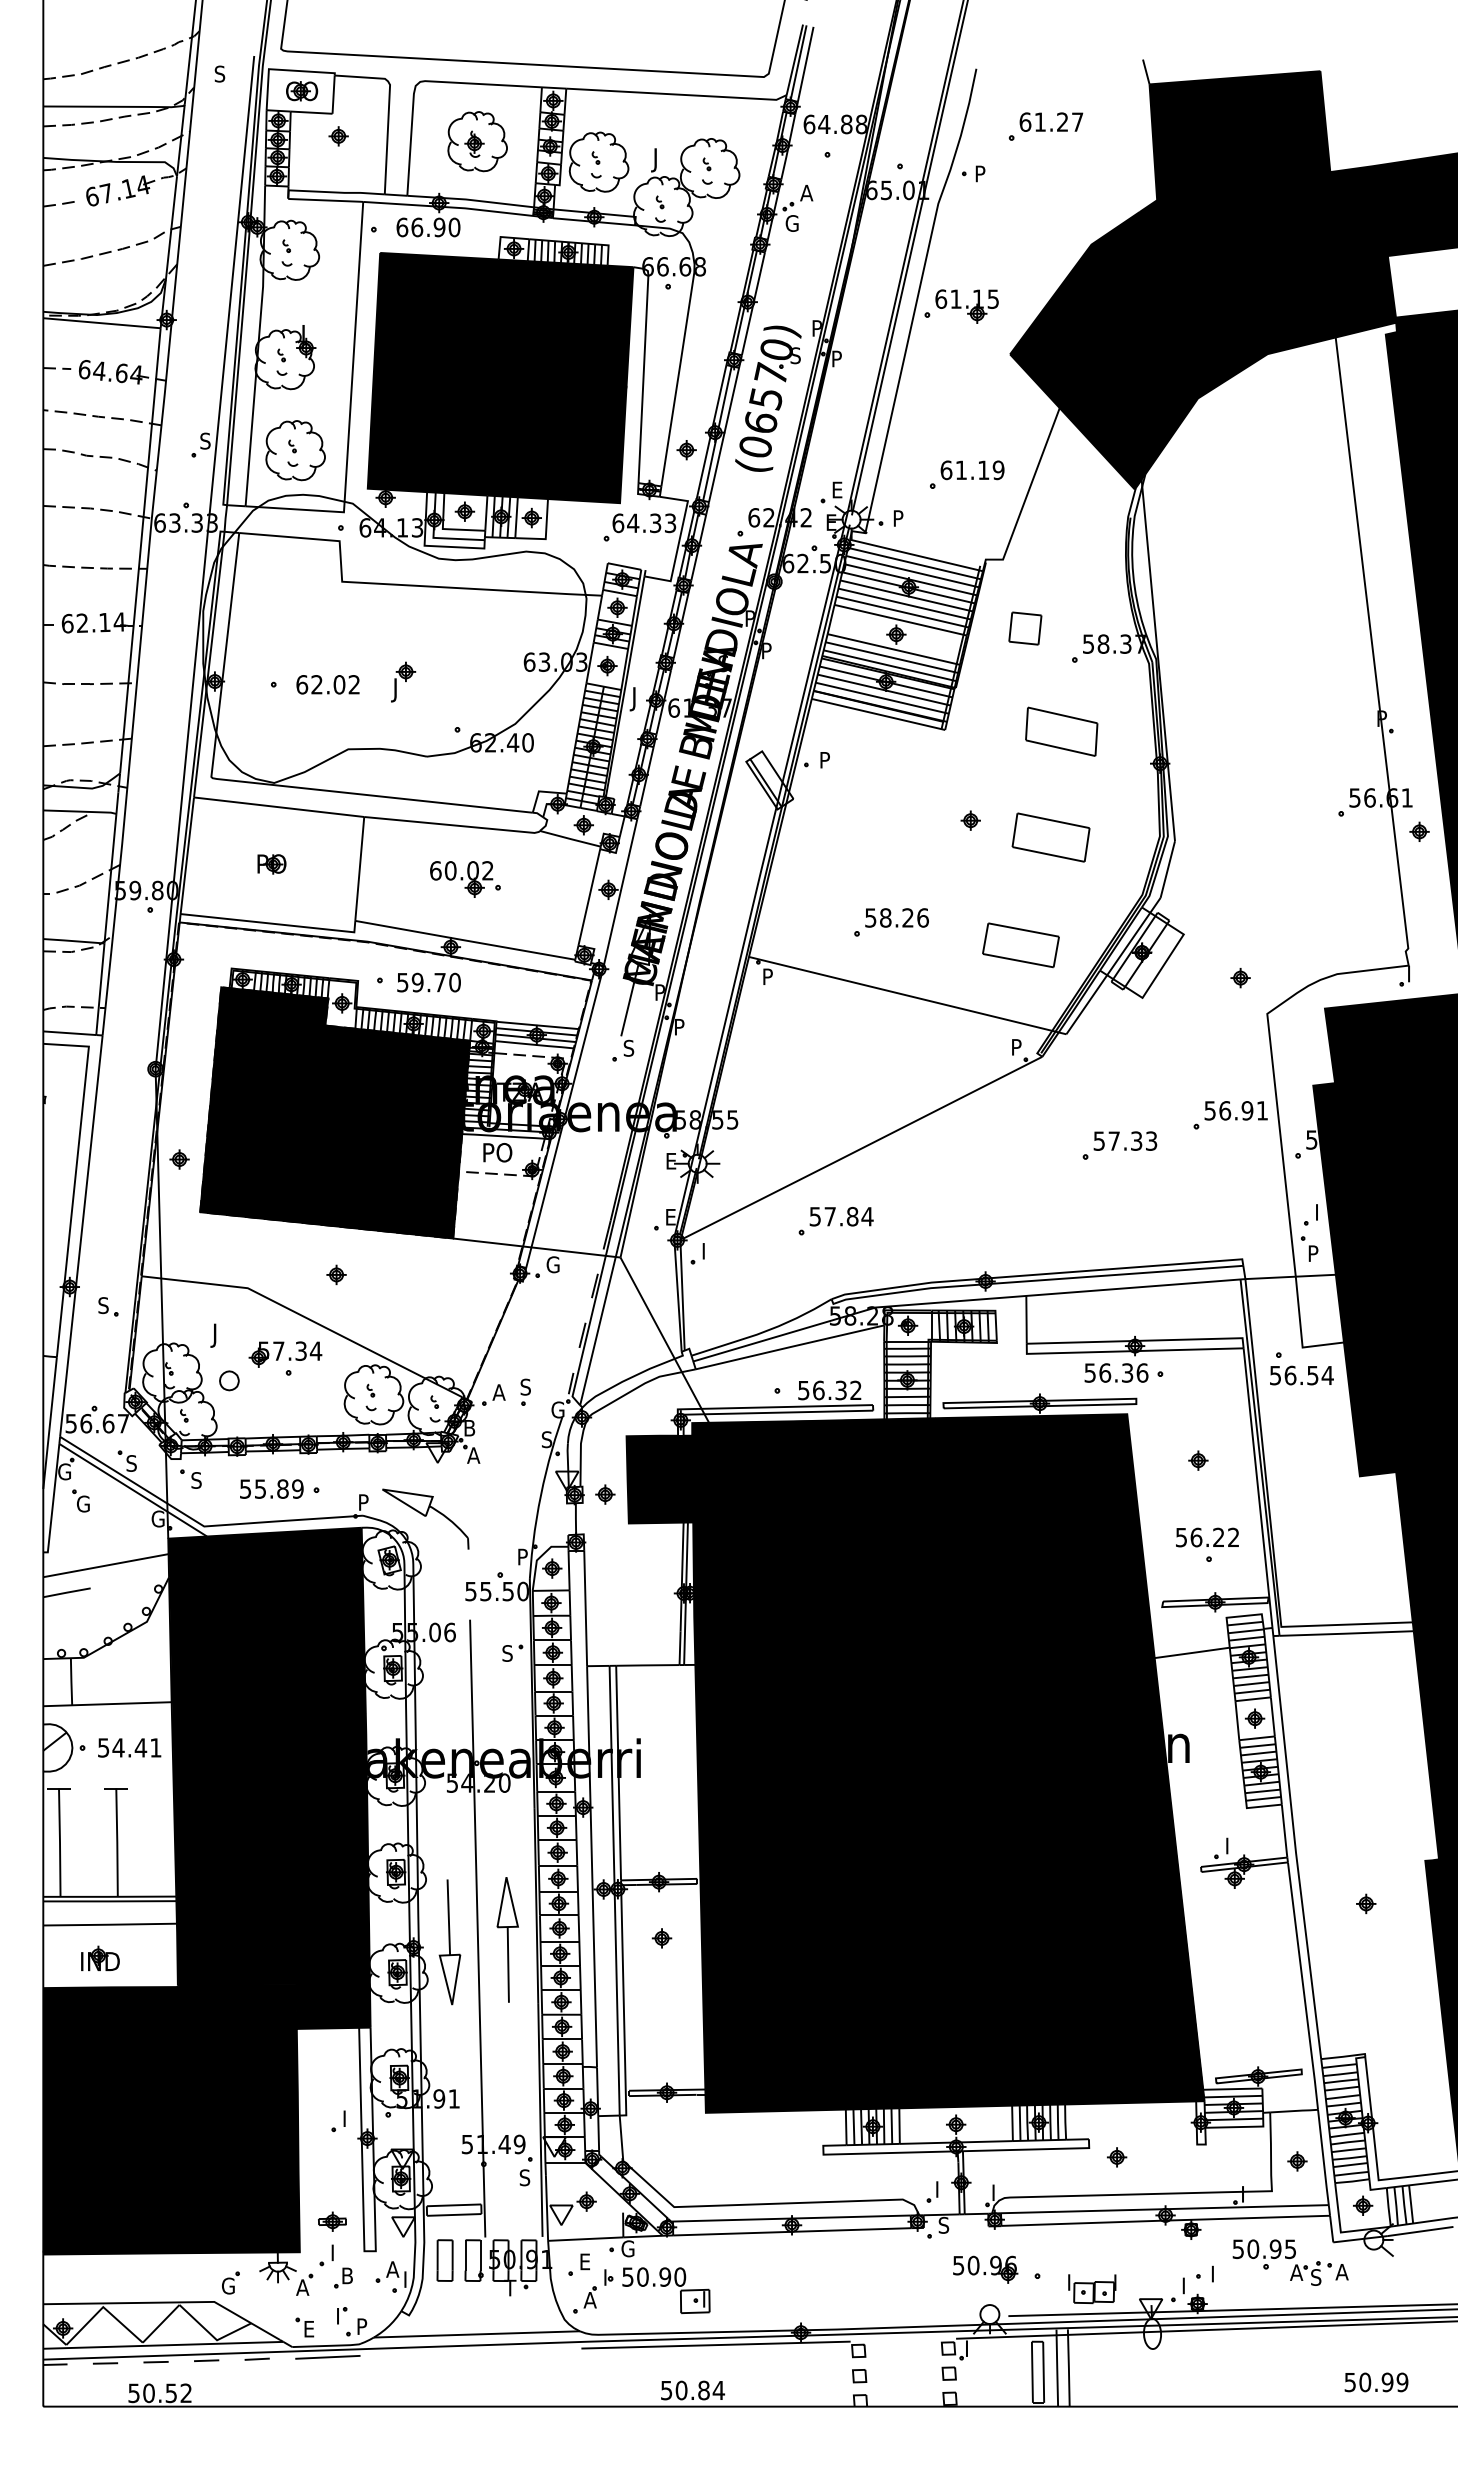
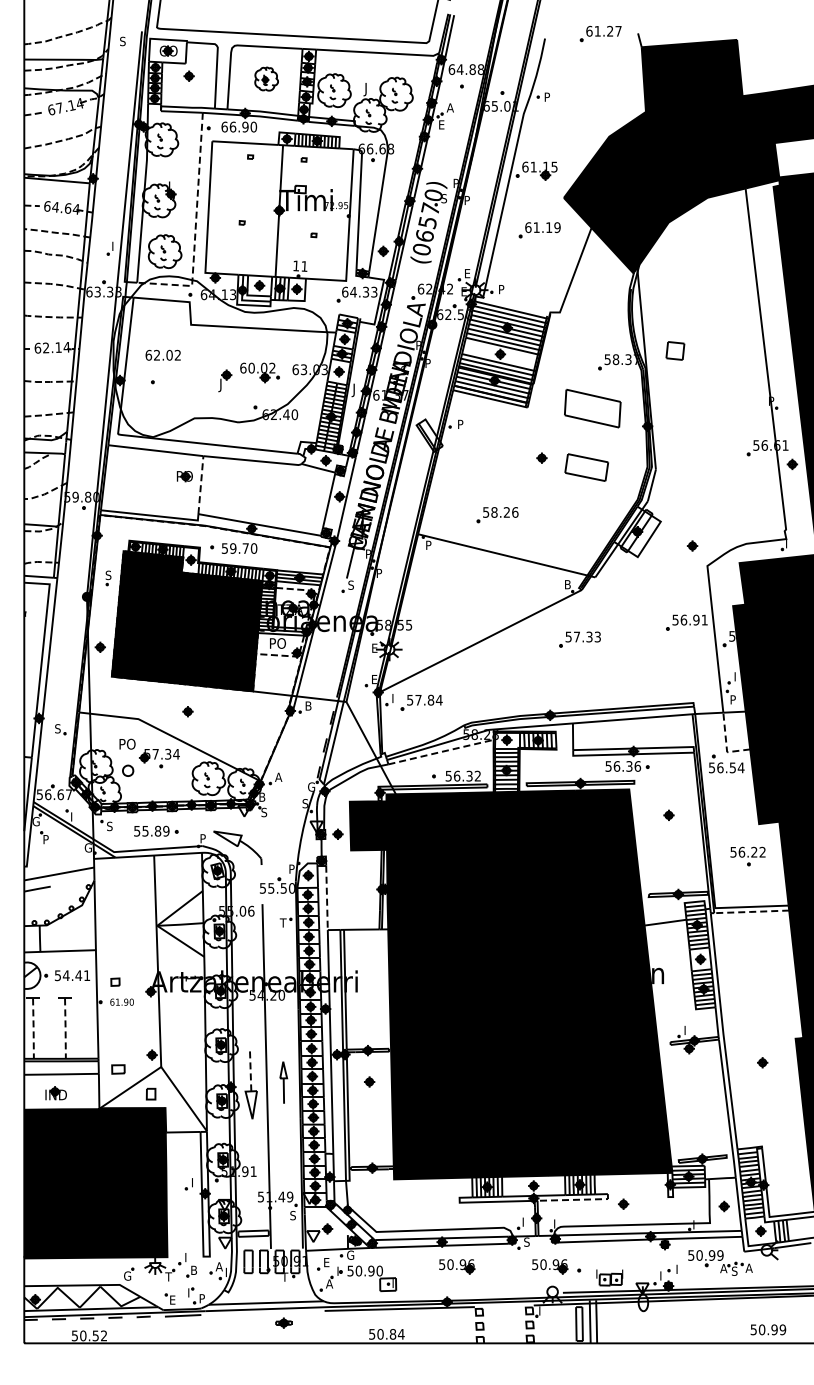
part: (1045, 126) -> (600, 33), moved
part: (477, 140) -> (266, 78), size x0.7
text: (790, 222) -> (441, 124), G -> E
fill: (500, 376) -> (279, 210), removed
line: (350, 407) -> (195, 227), solid -> dashed
text: (204, 441) -> (114, 246), S -> I
part: (966, 475) -> (539, 230), moved
part: (1025, 627) -> (675, 350), moved
text: (326, 683) -> (162, 354), moved
part: (1061, 731) -> (592, 408), size x1.4
part: (271, 864) -> (184, 476), moved
line: (359, 867) -> (200, 484), solid -> dashed
part: (464, 878) -> (259, 372), moved
part: (1020, 944) -> (569, 527), removed
text: (1018, 1046) -> (568, 584), P -> B
part: (1118, 1145) -> (579, 639), moved
part: (835, 1220) -> (421, 702), moved
text: (552, 1263) -> (308, 705), G -> B
line: (1301, 1333) -> (726, 744), solid -> dashed
text: (226, 1335) -> (126, 745), J -> PO
line: (789, 1348) -> (440, 752), solid -> dashed
part: (525, 1392) -> (108, 578), moved
text: (473, 1455) -> (264, 812), A -> S
text: (131, 1462) -> (73, 816), S -> I
text: (83, 1503) -> (46, 839), G -> P
part: (1206, 1545) -> (747, 856), moved
line: (586, 1609) -> (327, 898), solid -> dashed
line: (1346, 1632) -> (751, 911), solid -> dashed
text: (505, 1652) -> (282, 922), S -> T
fill: (269, 1778) -> (150, 992), removed
line: (59, 1842) -> (33, 1028), solid -> dashed
line: (117, 1842) -> (65, 1028), solid -> dashed
line: (448, 1915) -> (250, 1069), solid -> dashed
part: (507, 1939) -> (283, 1082), size x0.6
line: (1030, 2148) -> (575, 1199), solid -> dashed
part: (332, 2220) -> (283, 1322), moved
text: (1290, 2249) -> (720, 1255), 50.95 -> 50.99
part: (819, 2268) -> (457, 1266), added
text: (301, 2286) -> (168, 1276), A -> T

